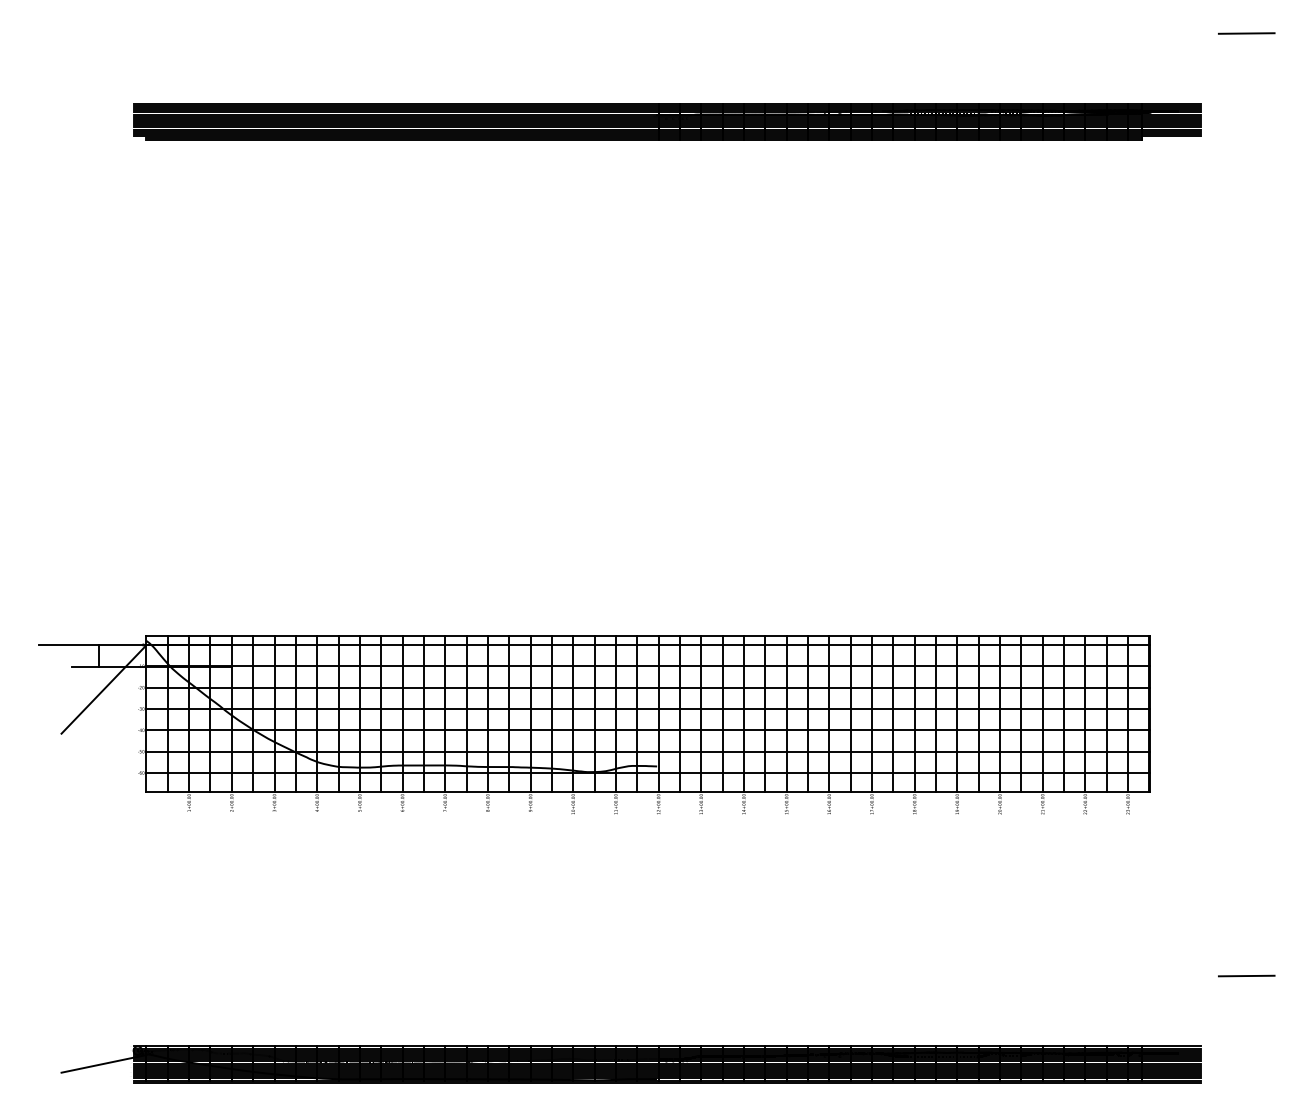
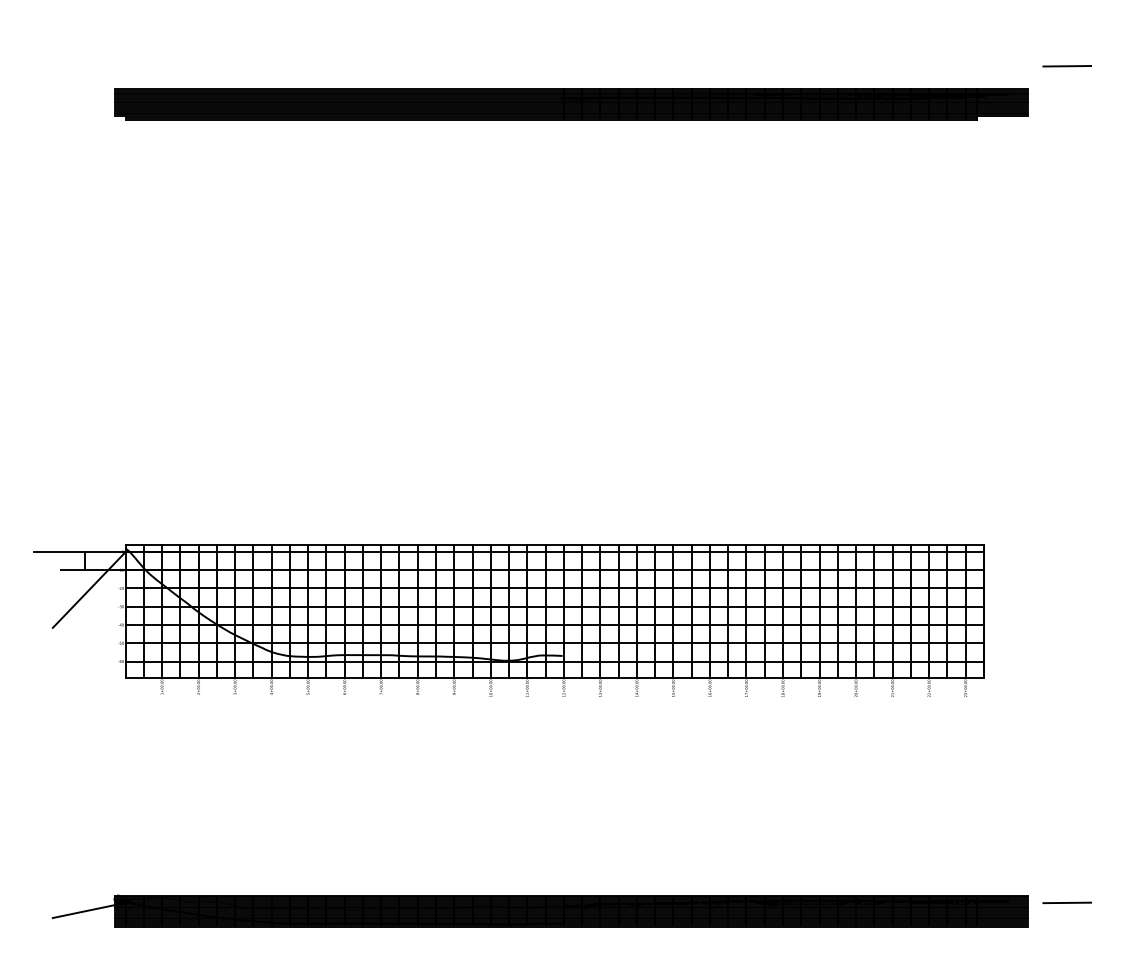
line: (1246, 33) -> (1067, 66), moved
line: (1246, 975) -> (1067, 902), moved

